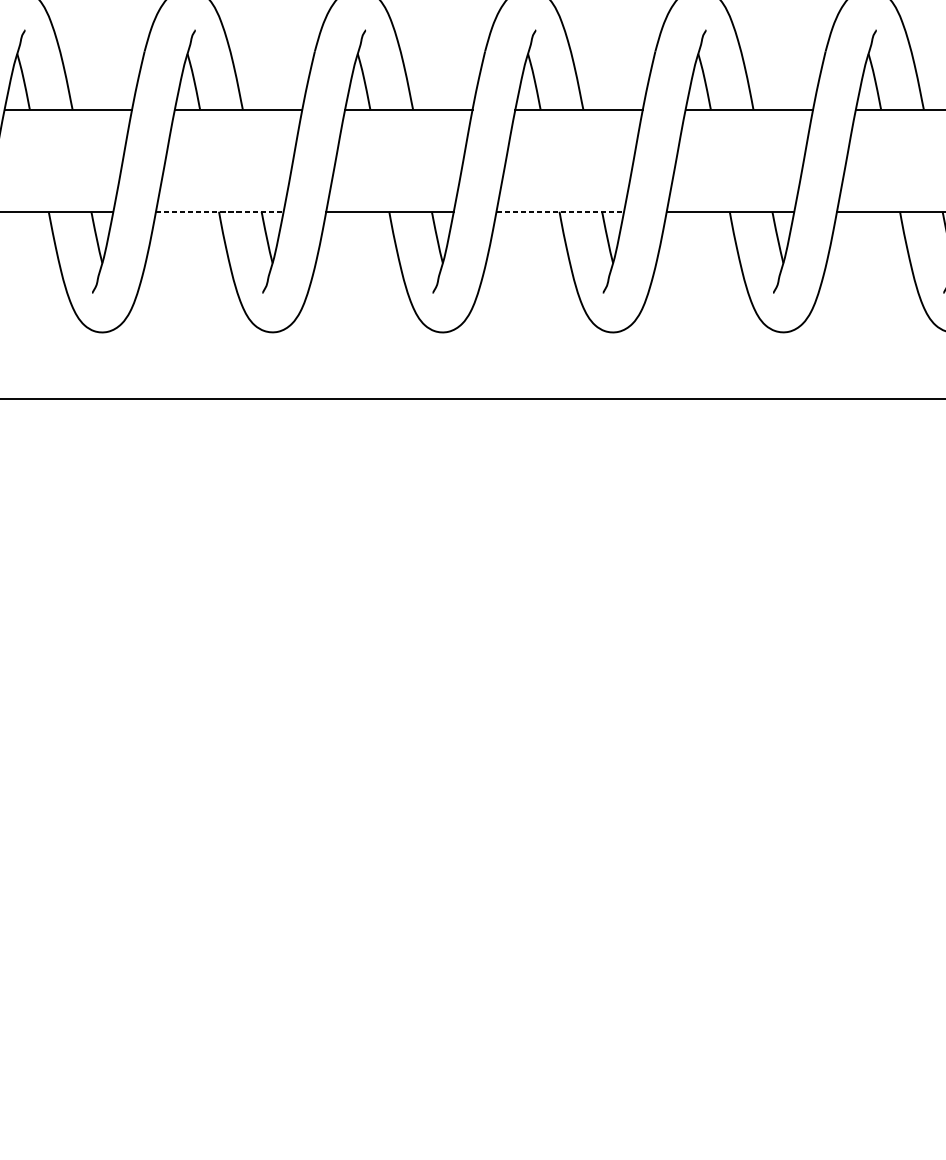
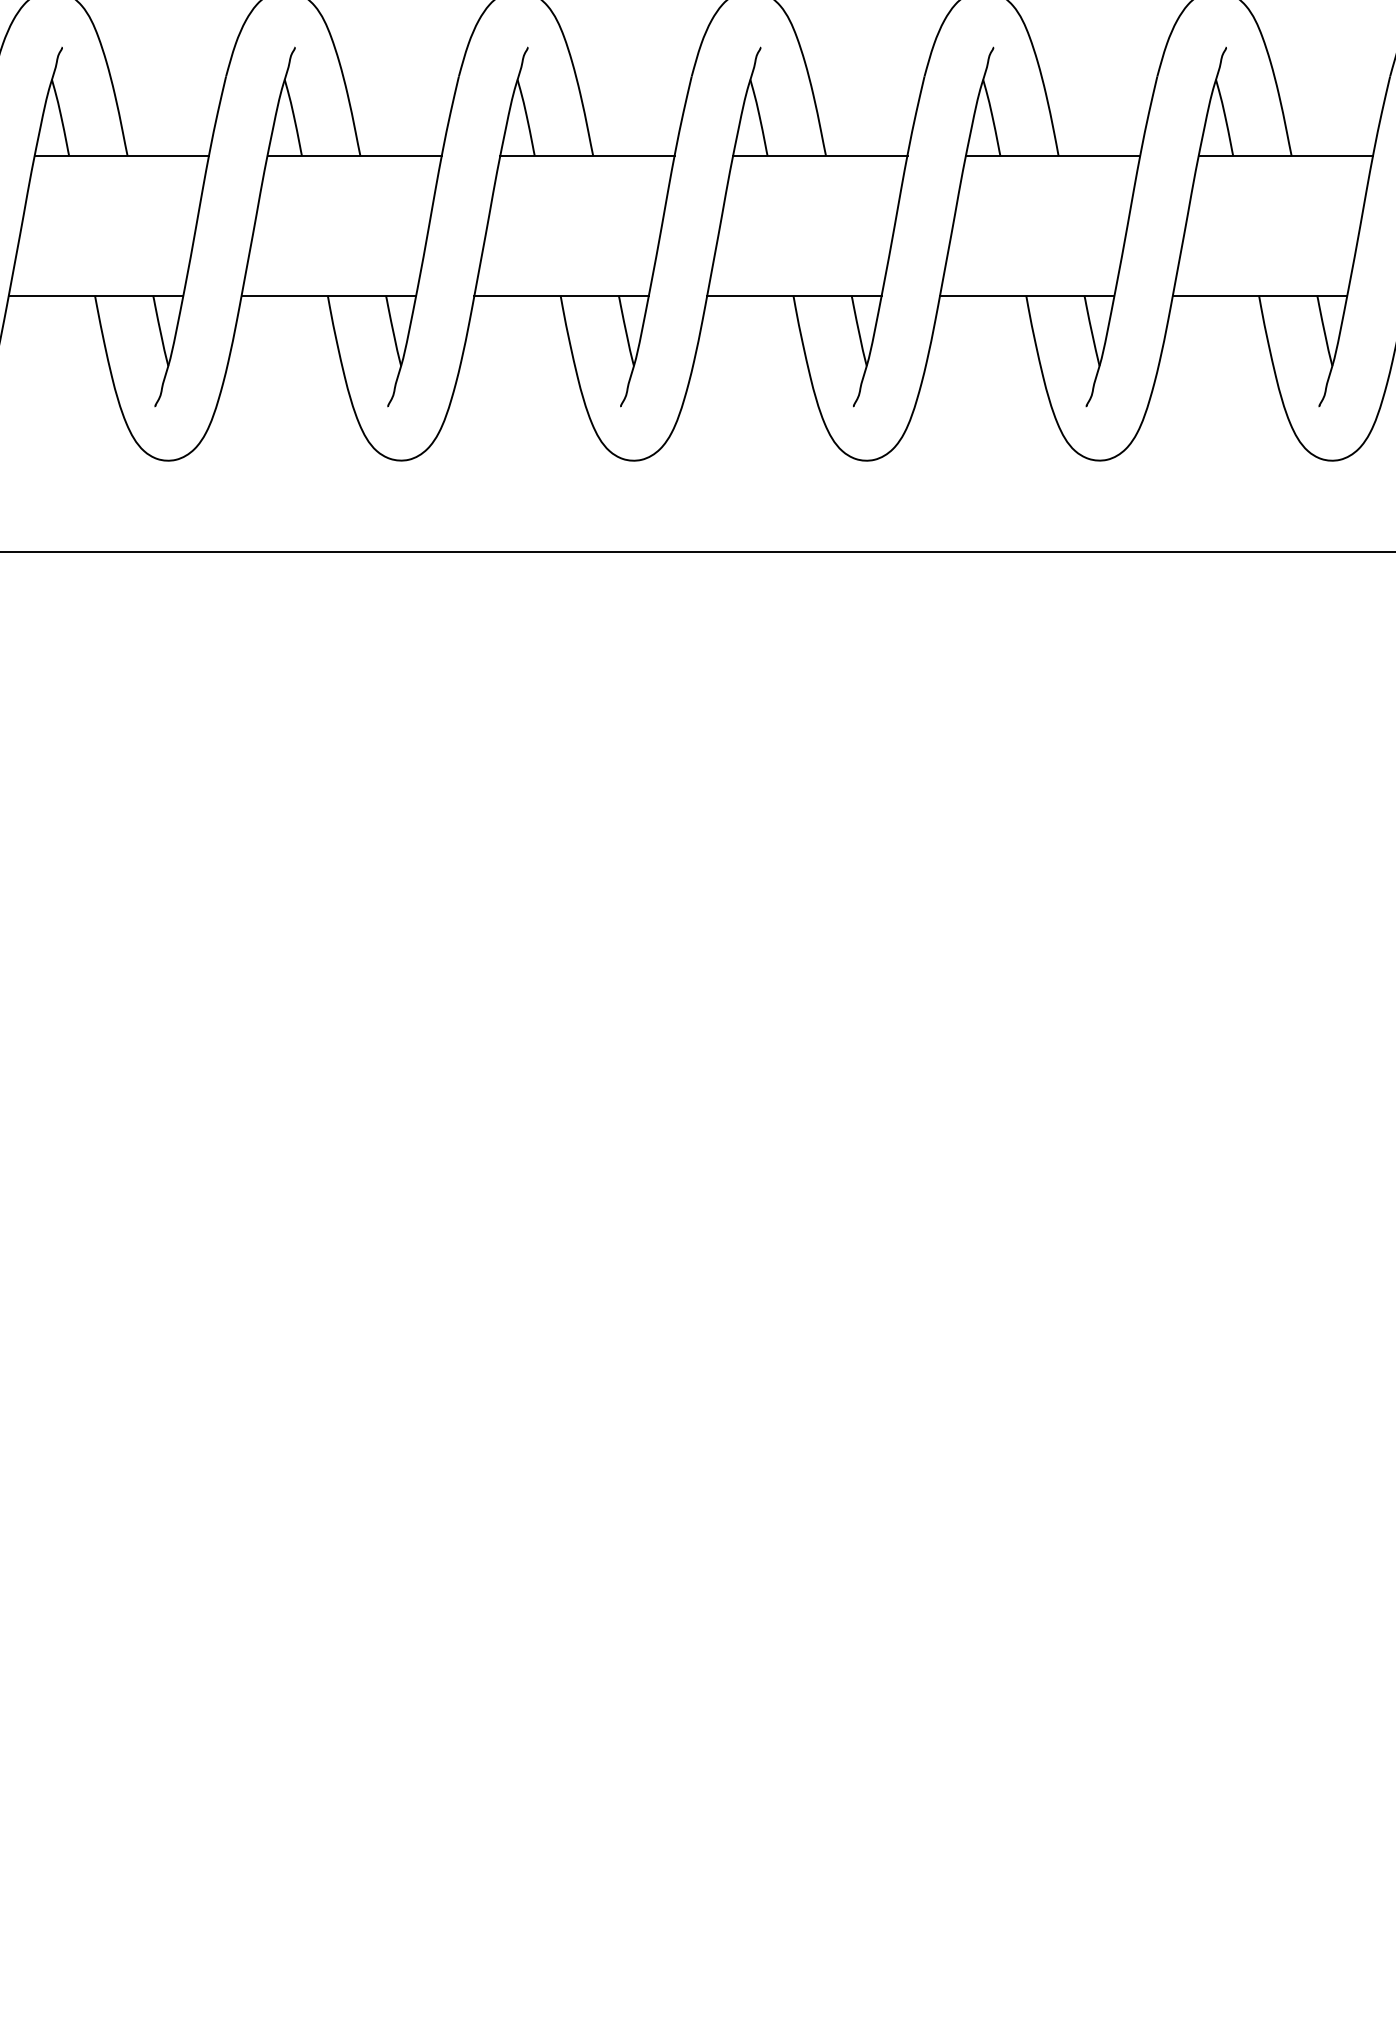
line: (220, 211) -> (329, 295), dashed -> solid
line: (560, 211) -> (794, 295), dashed -> solid

